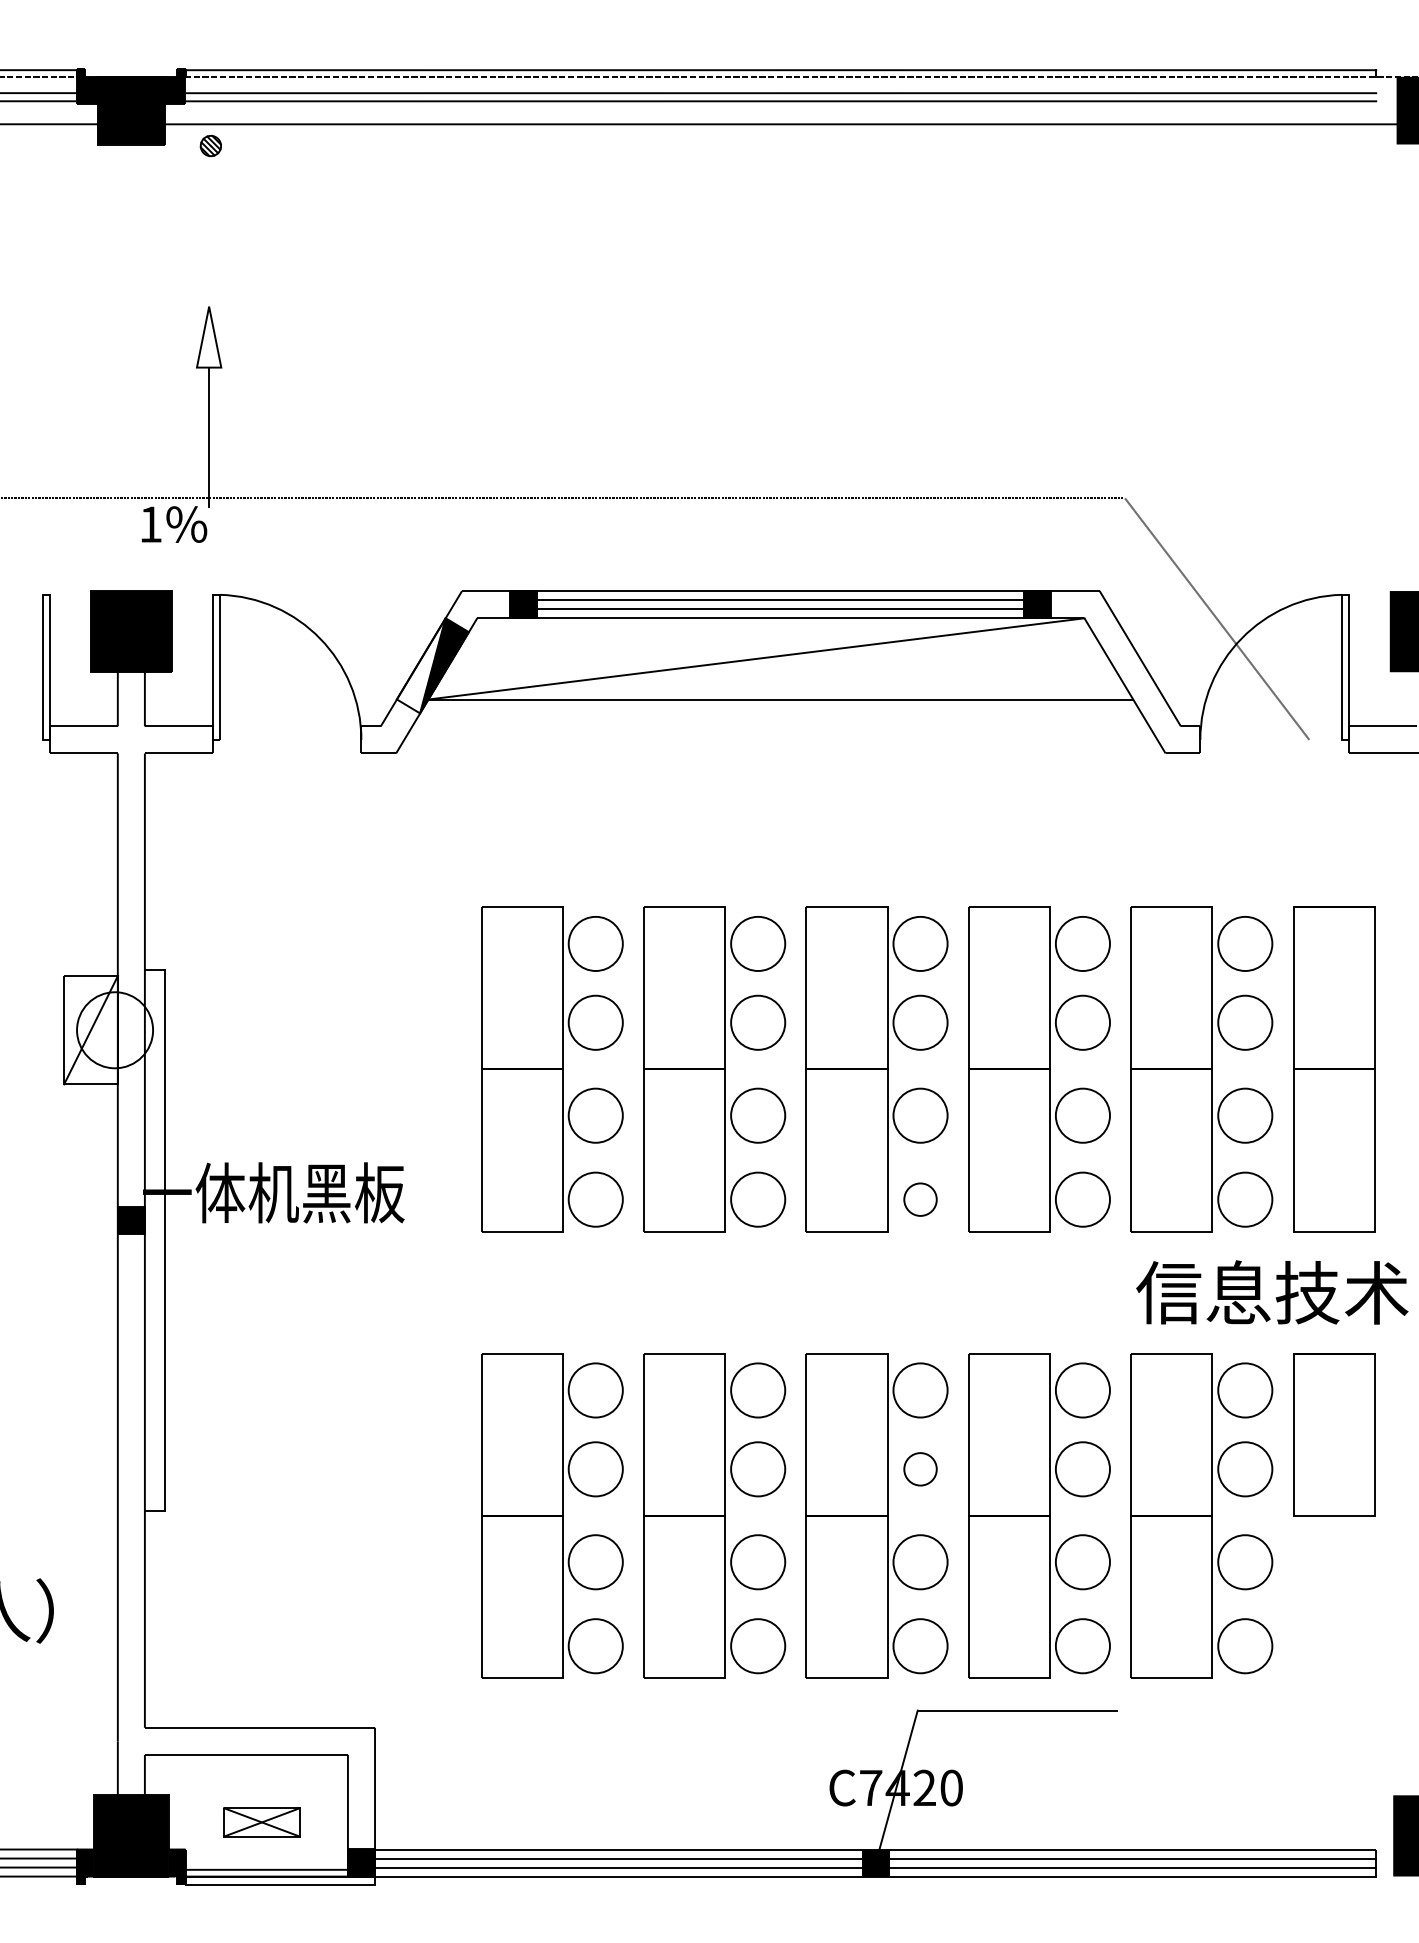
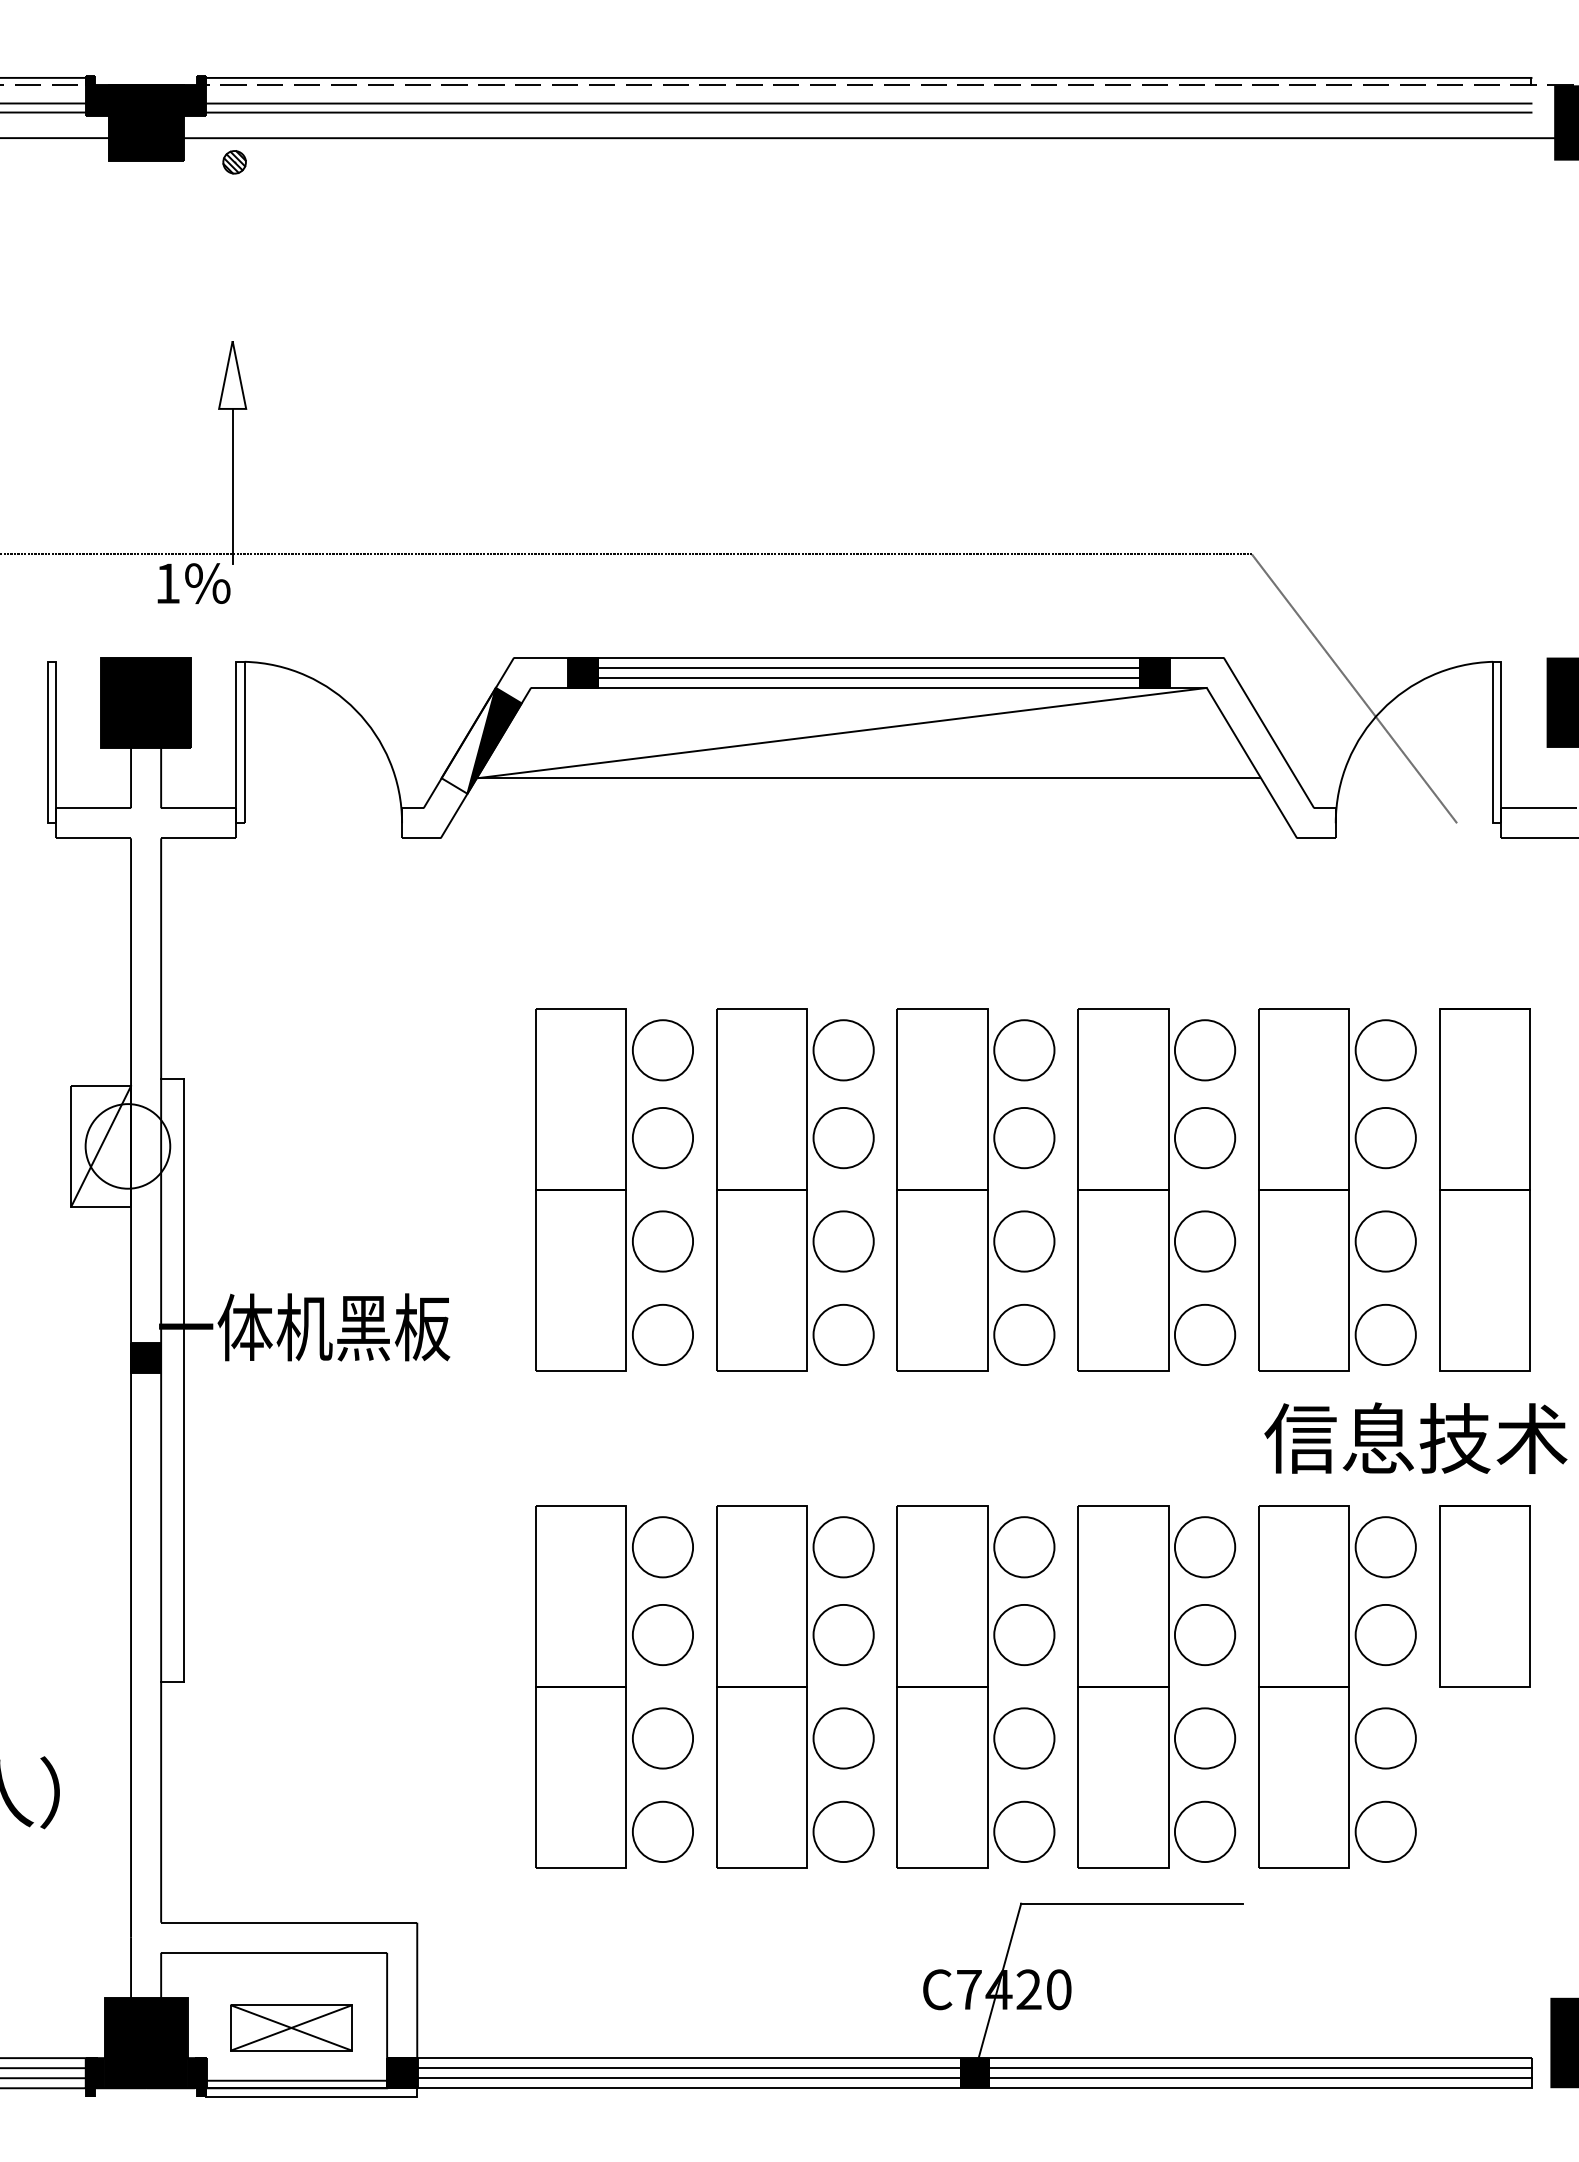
circle: (920, 1199) -> (1024, 1334), size x1.67
circle: (920, 1469) -> (1024, 1635), size x1.67
part: (261, 1822) -> (290, 2028), size x1.43

